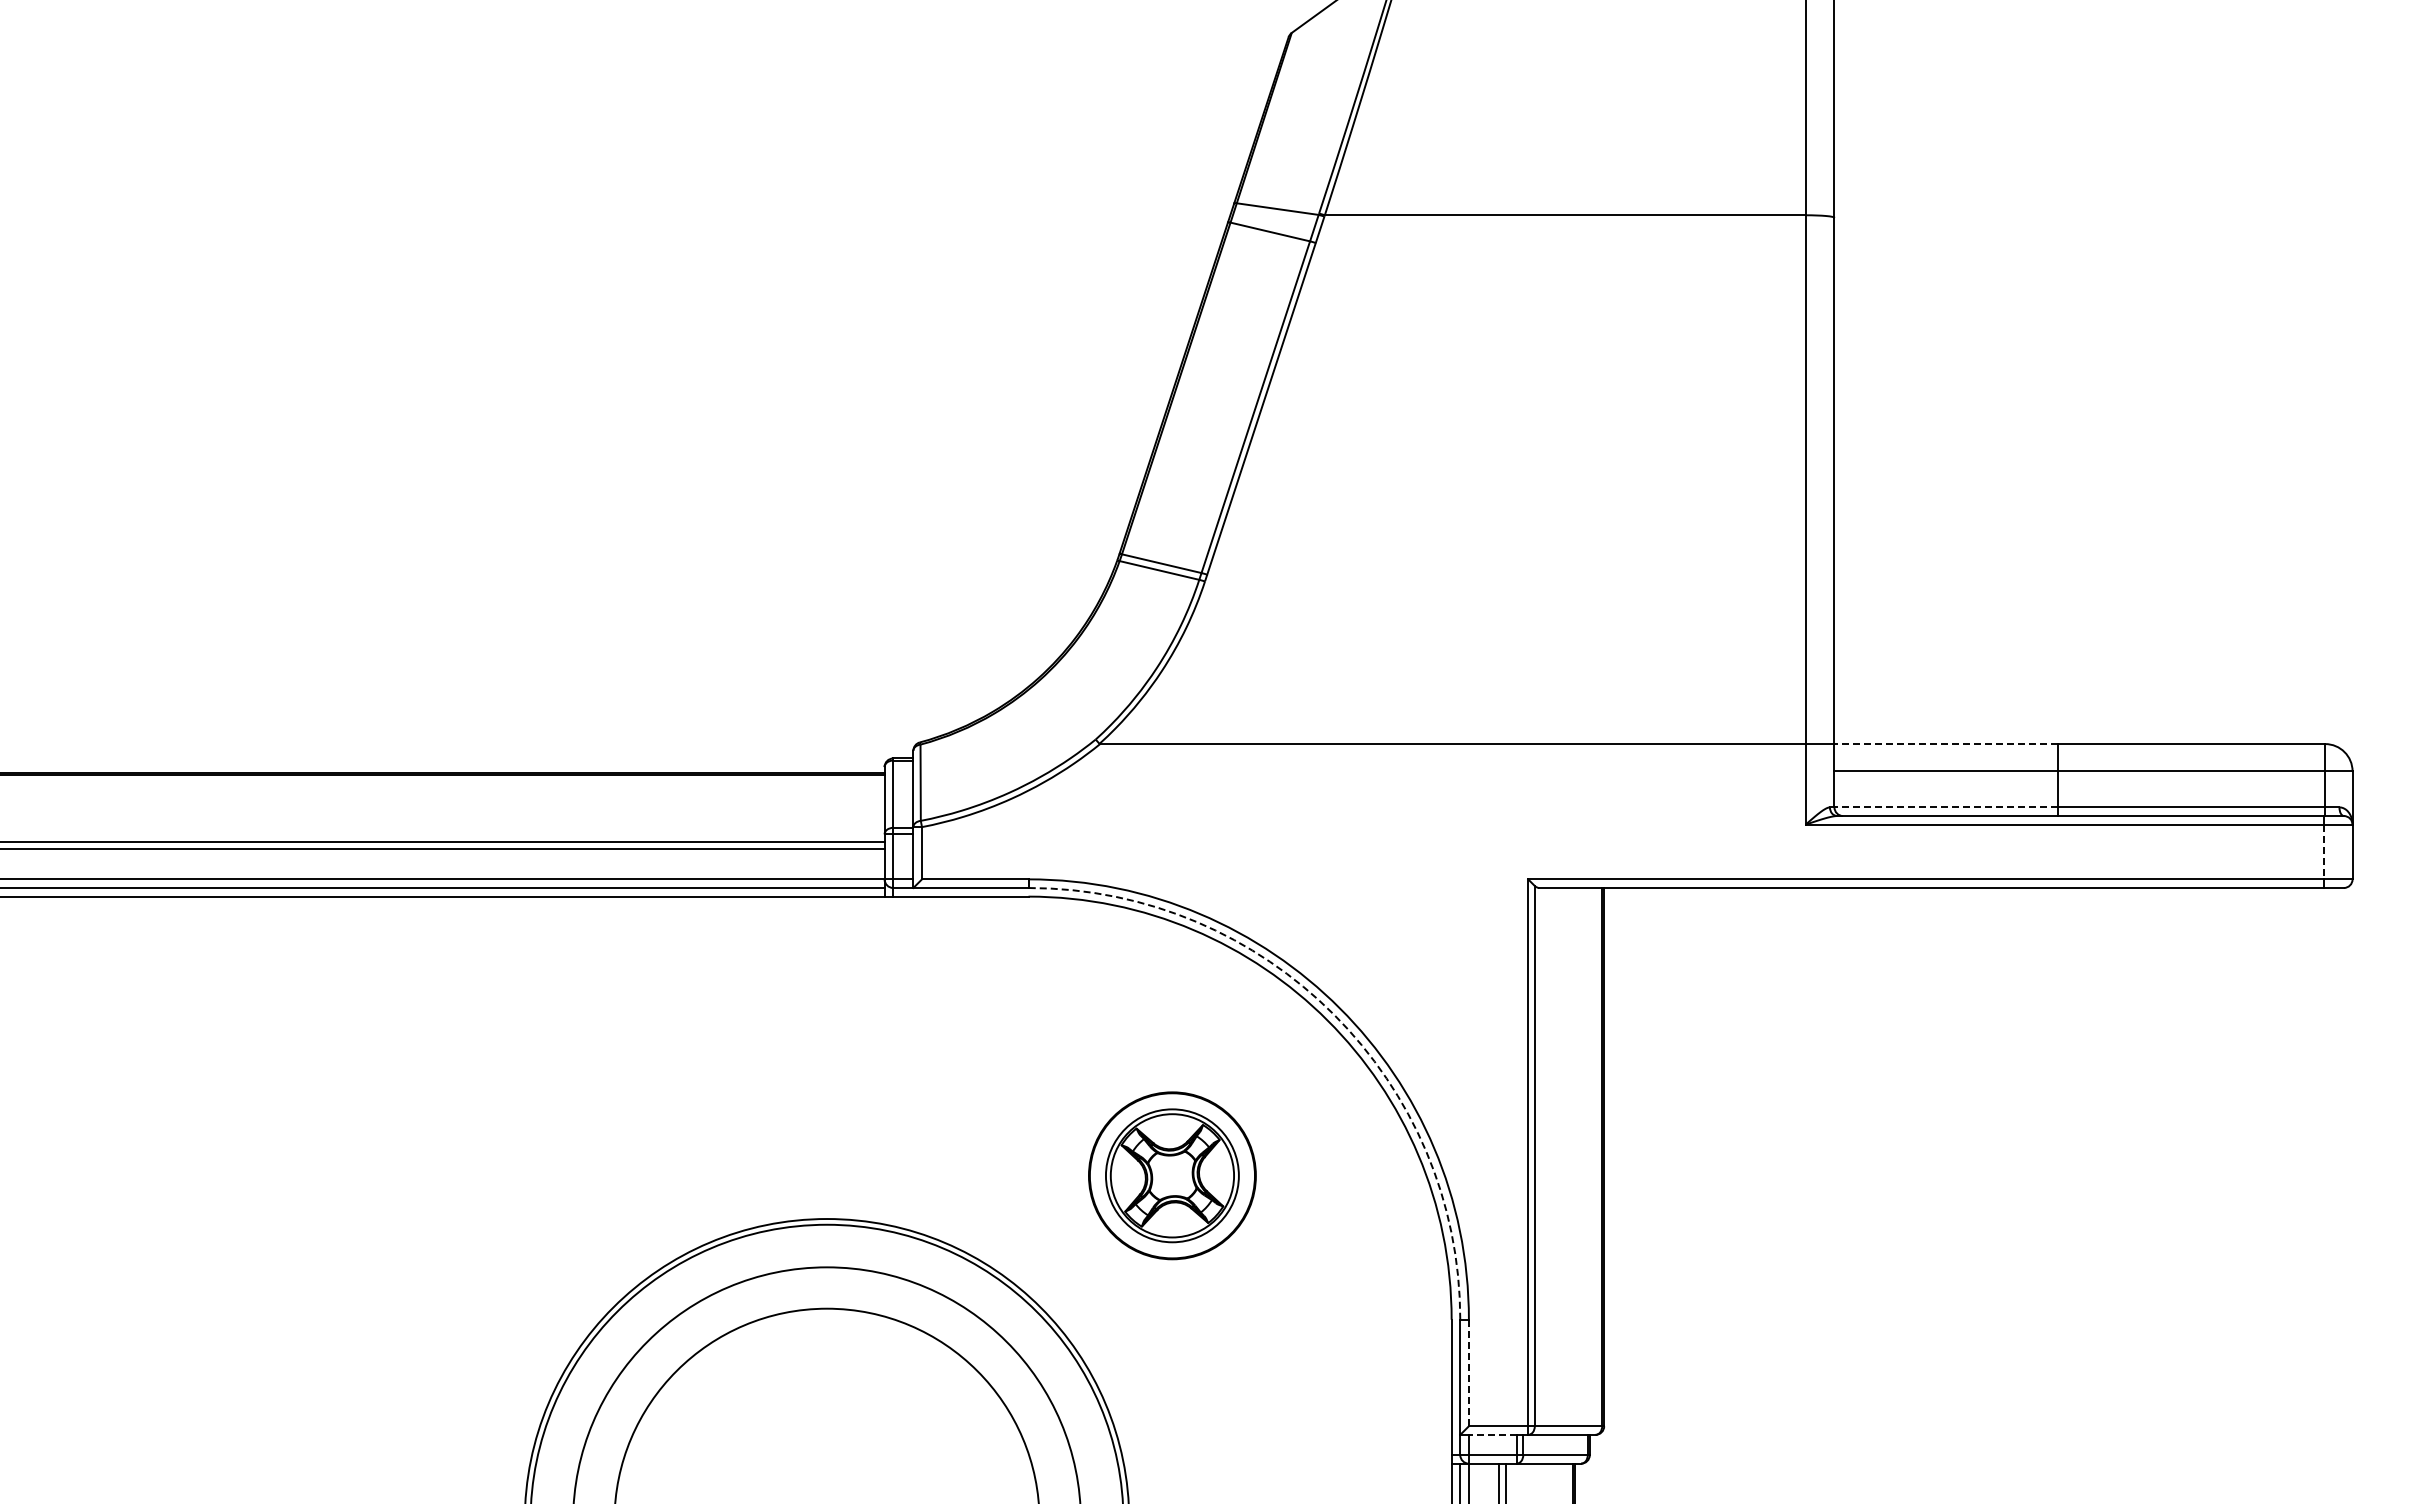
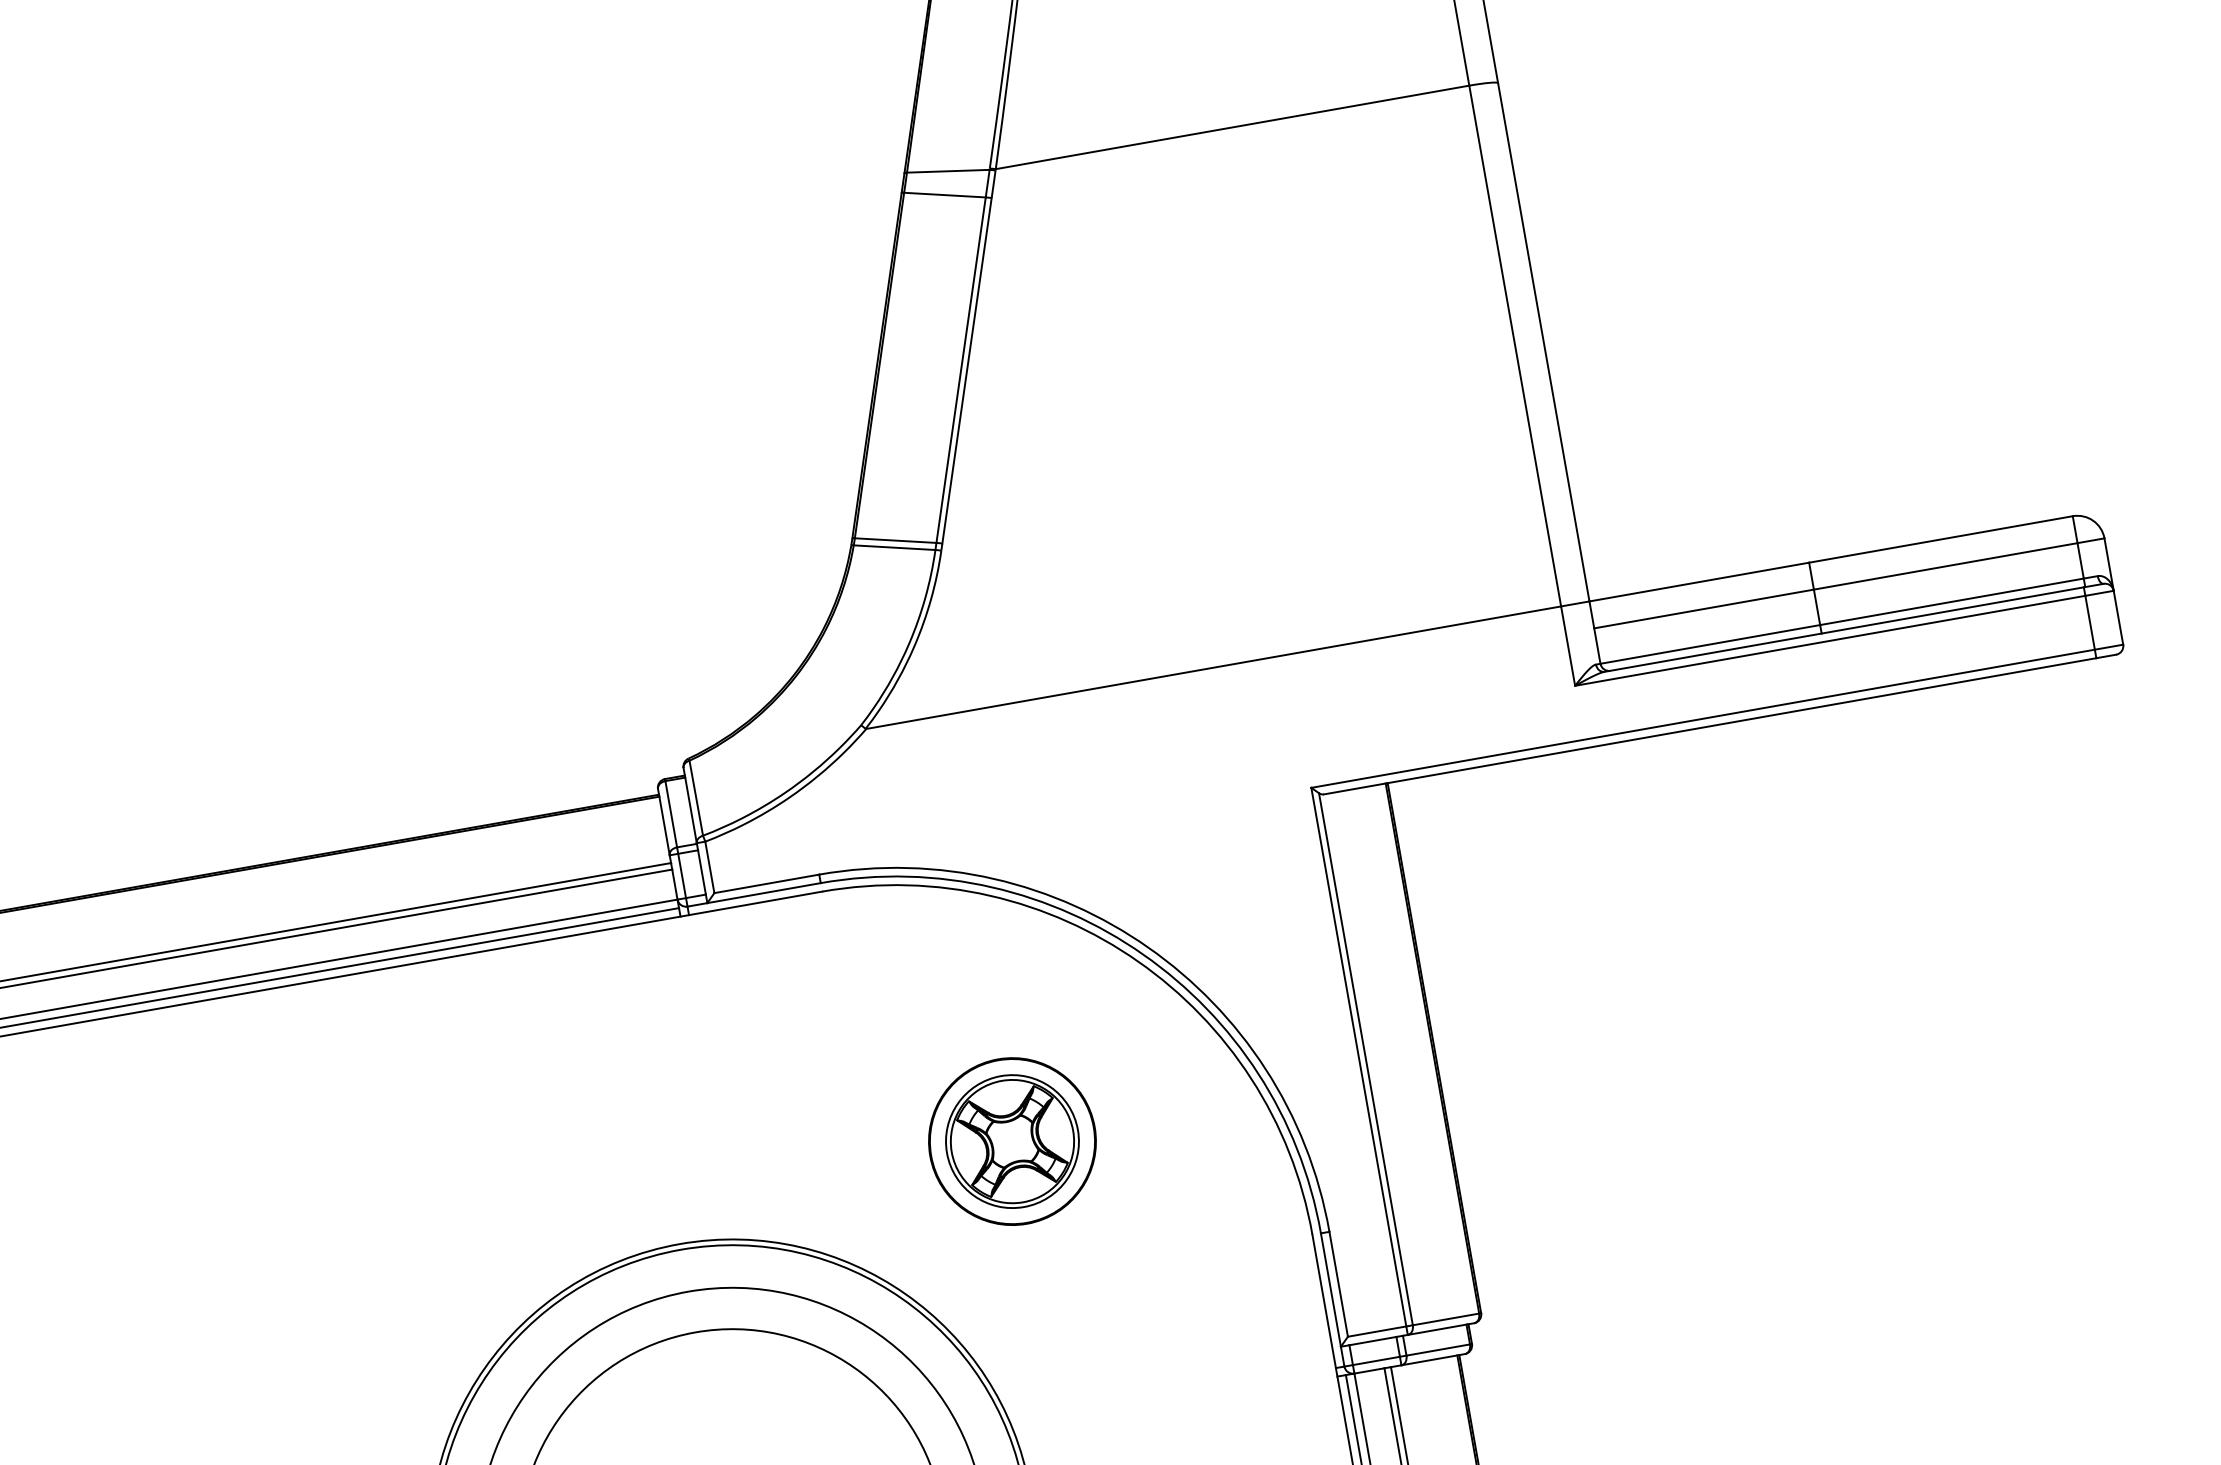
line: (1946, 744) -> (1699, 582), dashed -> solid
line: (1946, 807) -> (1710, 644), dashed -> solid
line: (2323, 852) -> (2089, 623), dashed -> solid
arc: (1333, 1014) -> (1143, 954), dashed -> solid
line: (1468, 1372) -> (1338, 1283), dashed -> solid
line: (1492, 1434) -> (1372, 1340), dashed -> solid

